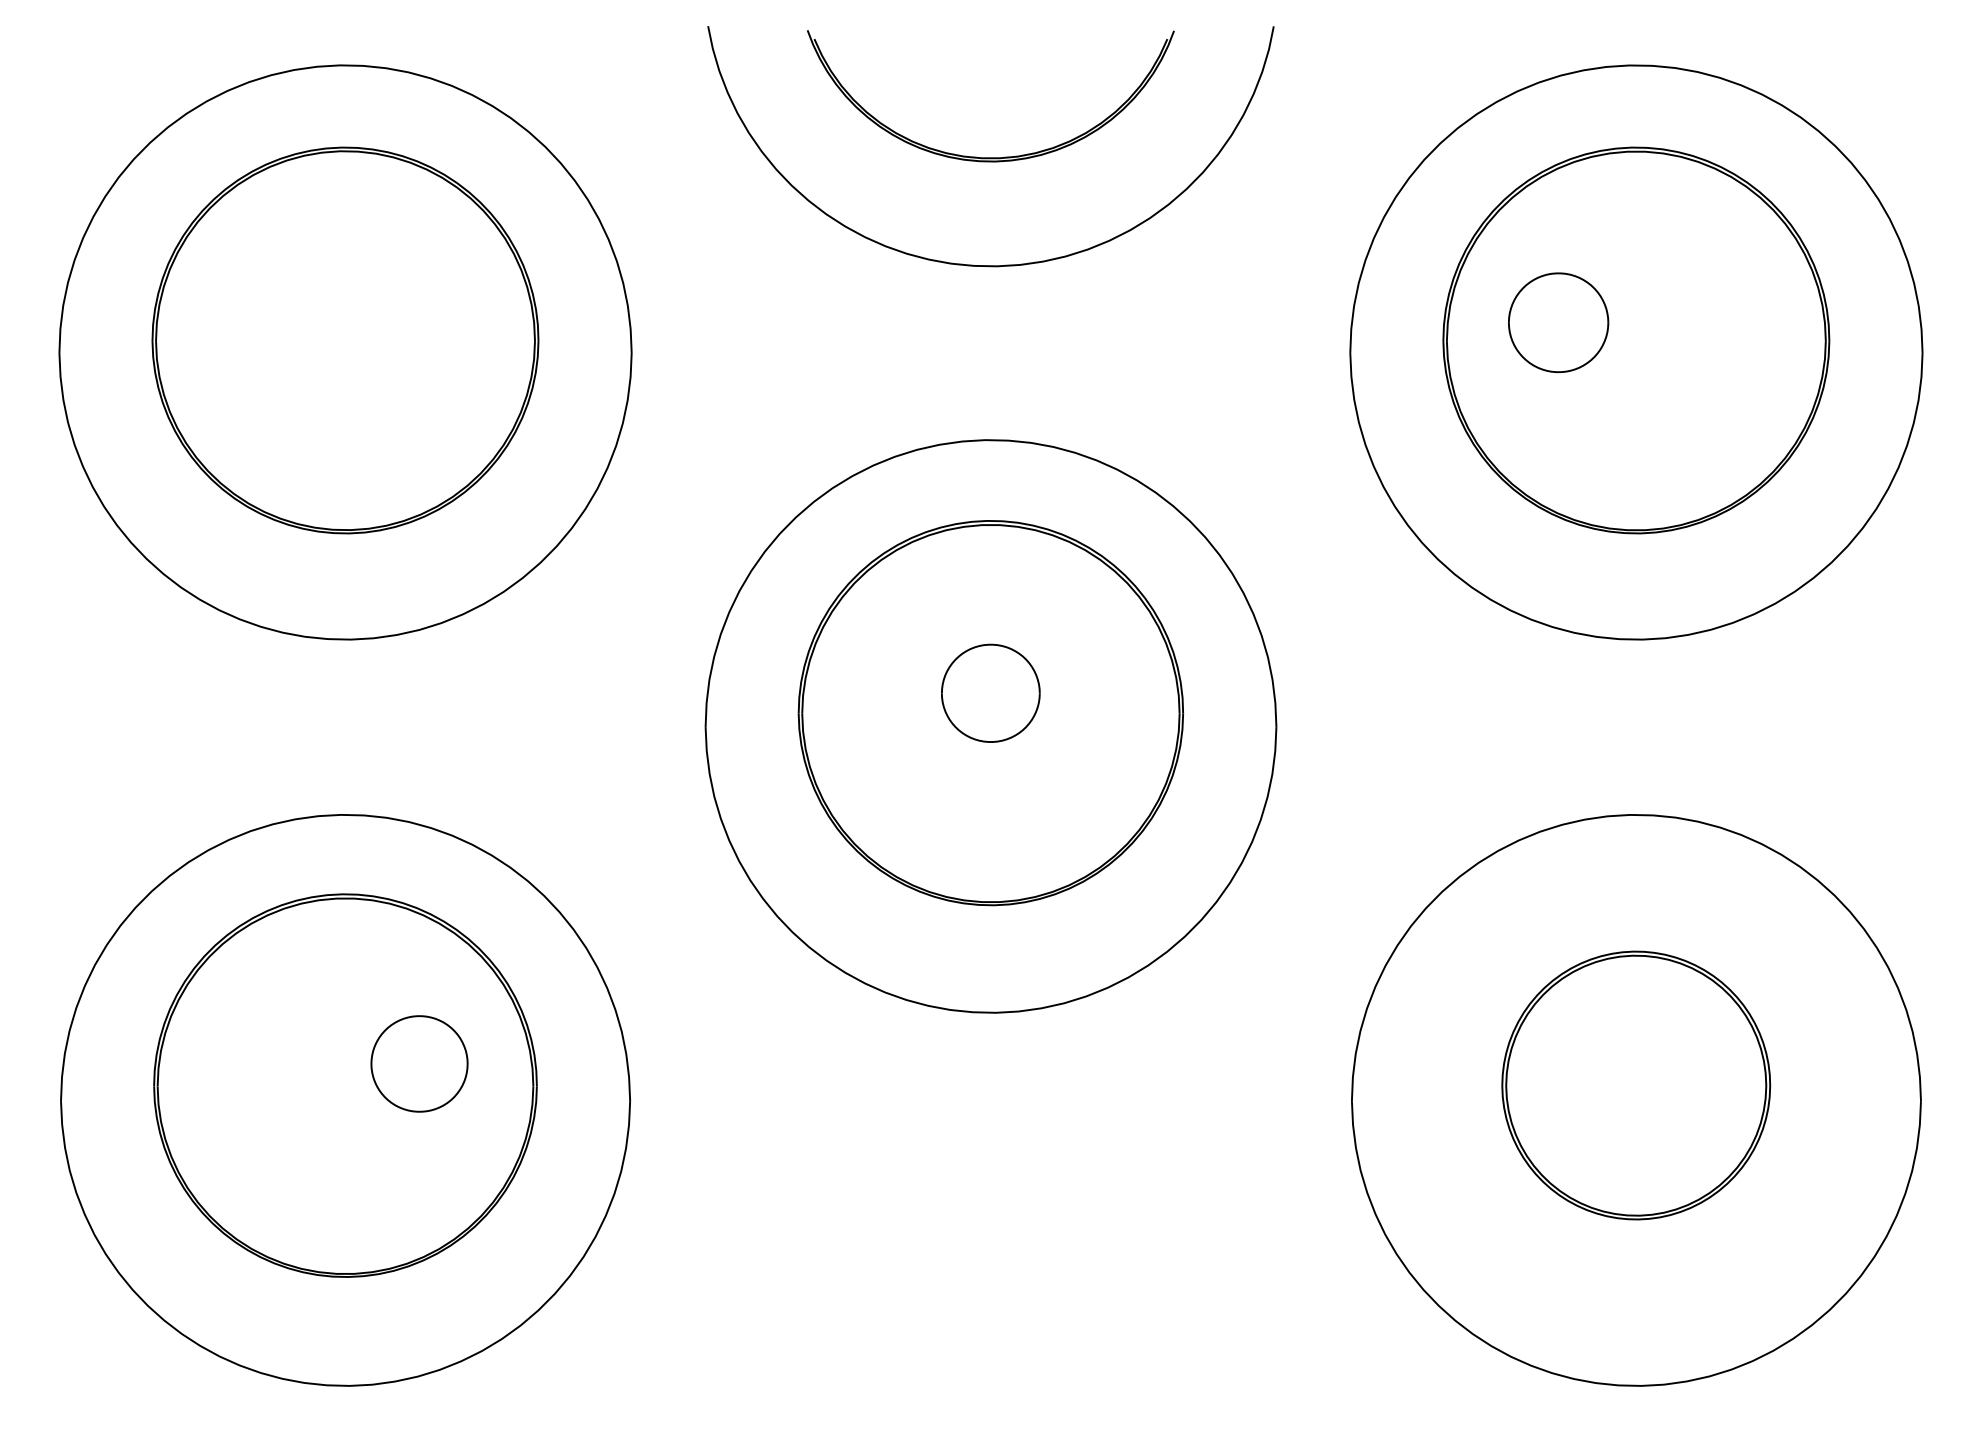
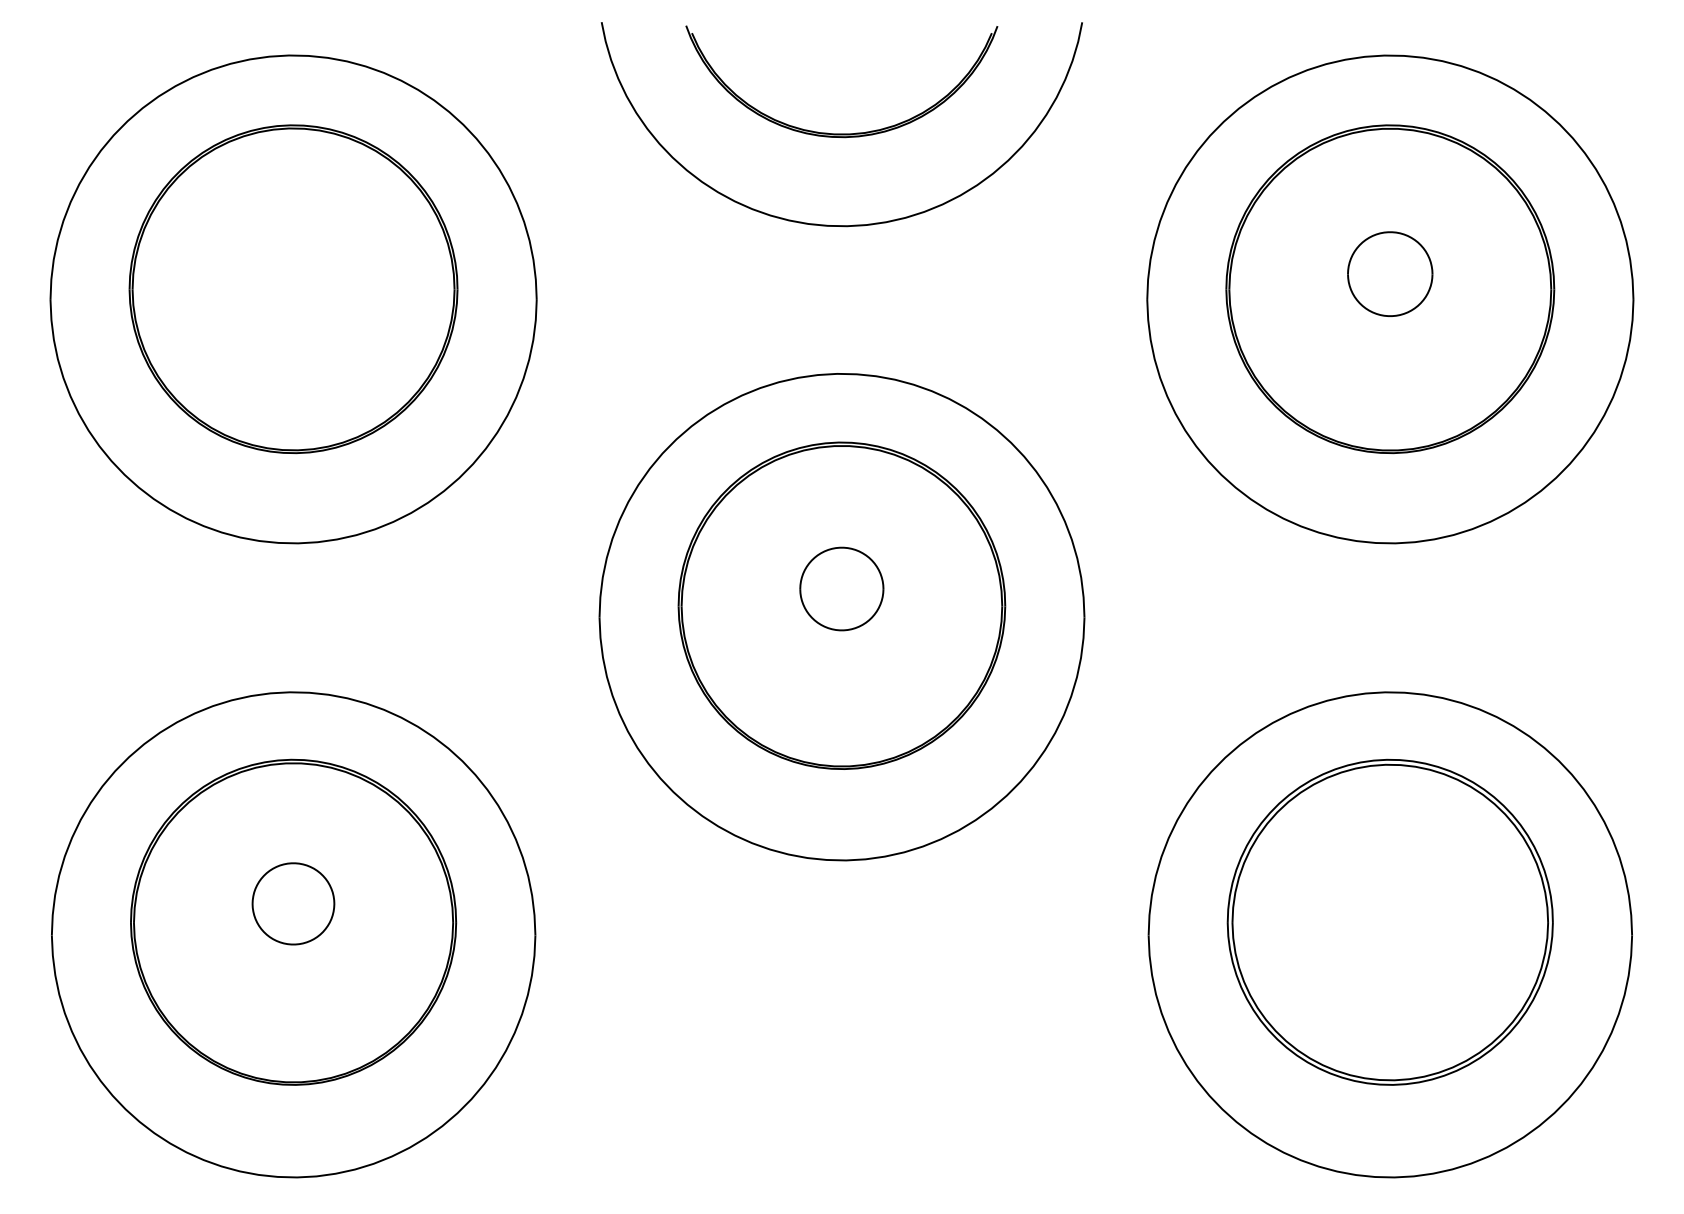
part: (1558, 321) -> (1390, 273), moved
part: (419, 1063) -> (293, 903), moved
part: (1635, 1084) -> (1389, 921), size x1.43

